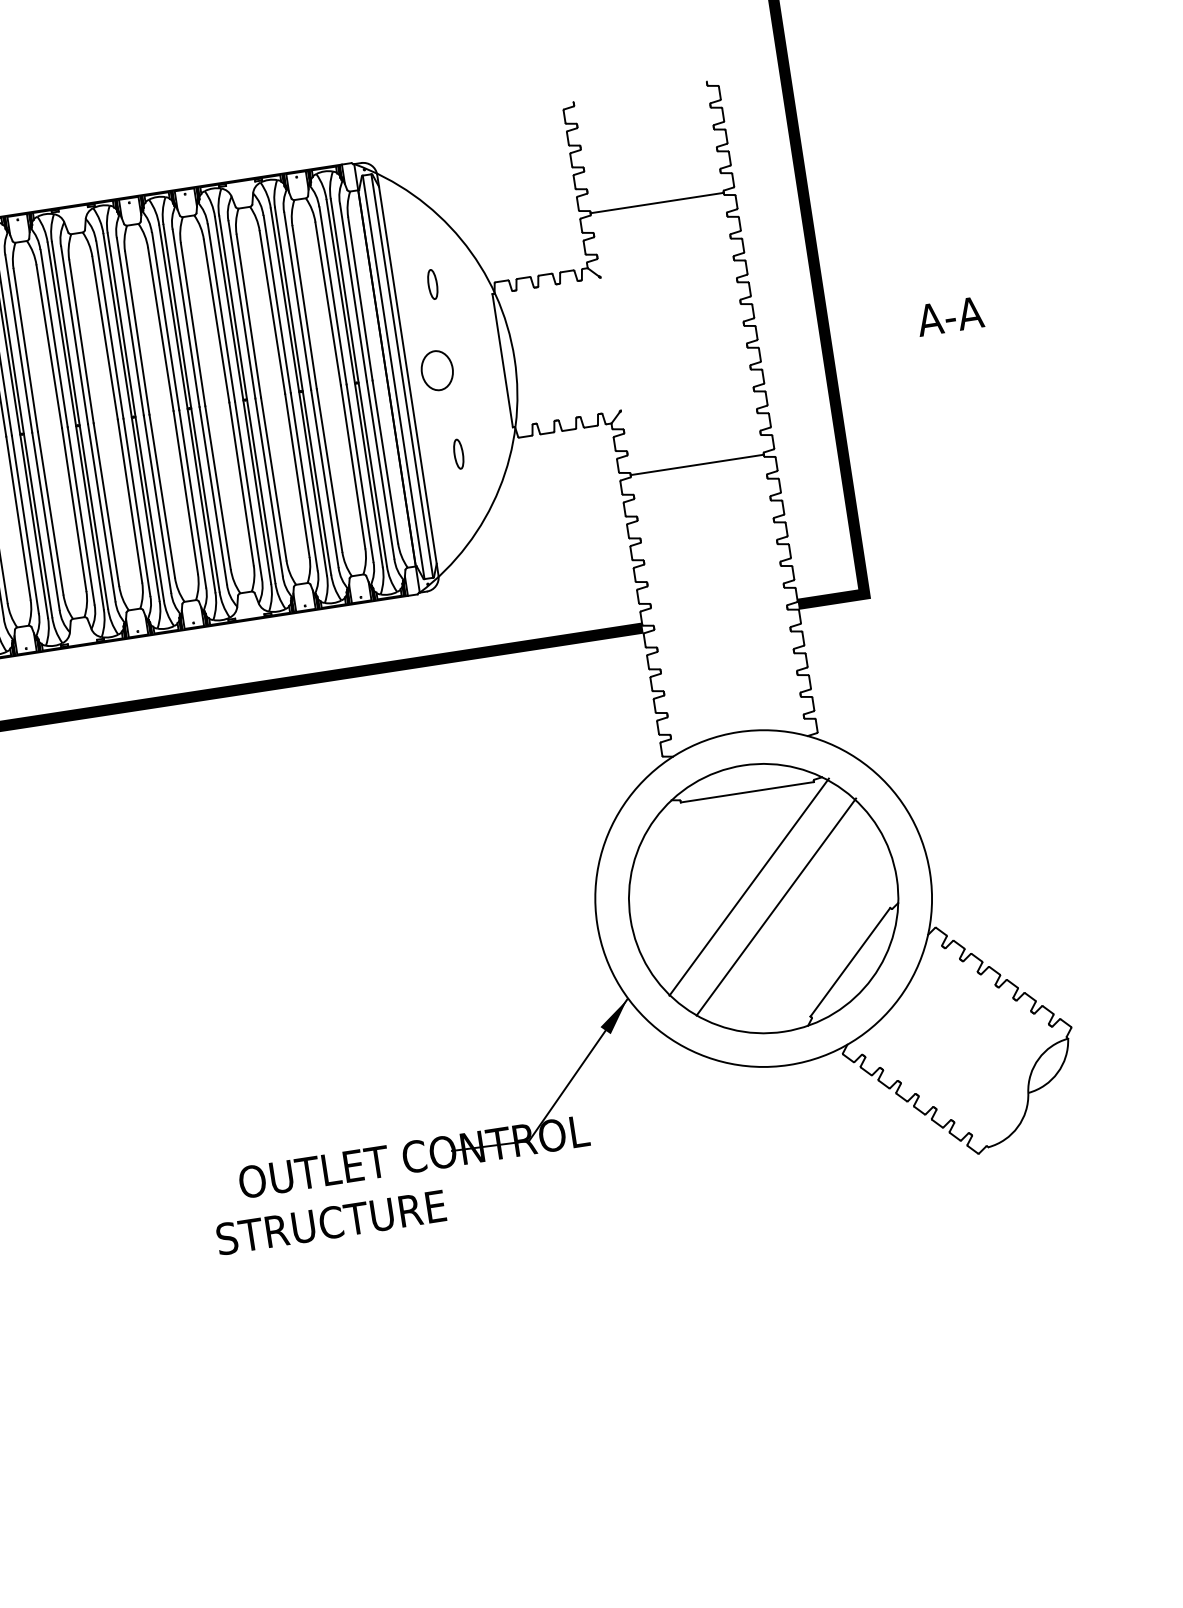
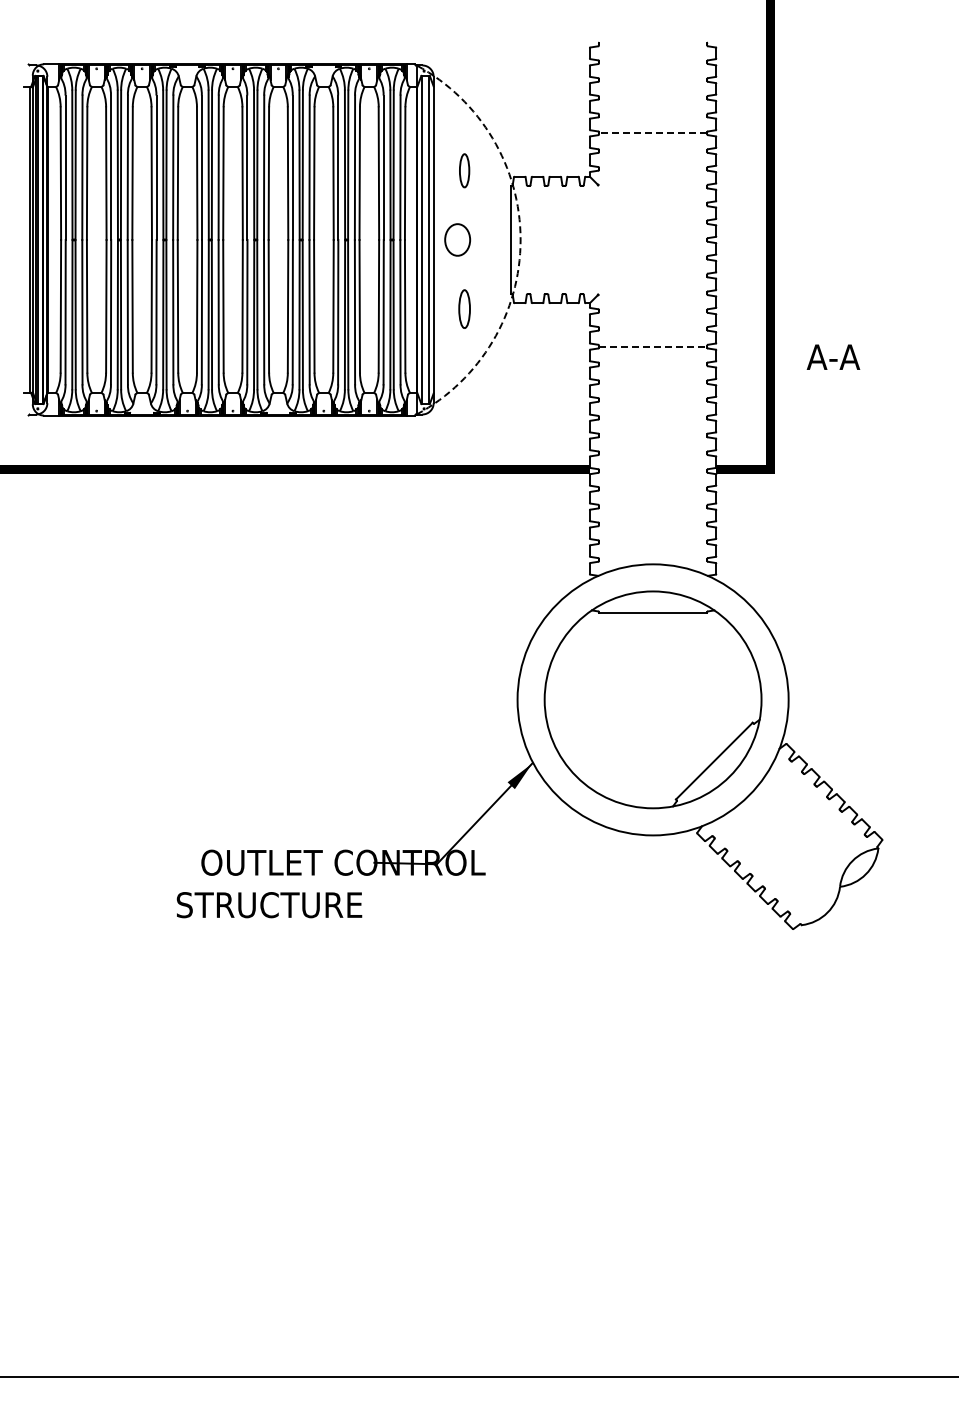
line: (656, 203) -> (652, 133), solid -> dashed
part: (432, 284) -> (464, 170), size x1.4
text: (950, 315) -> (833, 356), moved
arc: (514, 358) -> (520, 239), solid -> dashed
part: (458, 453) -> (464, 308), size x1.6
line: (697, 464) -> (653, 346), solid -> dashed
line: (748, 886) -> (642, 688), removed
line: (775, 906) -> (661, 707), removed

